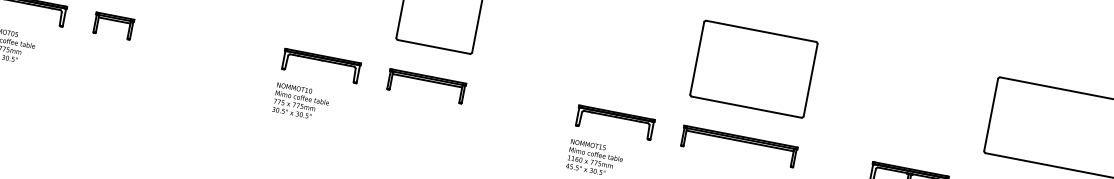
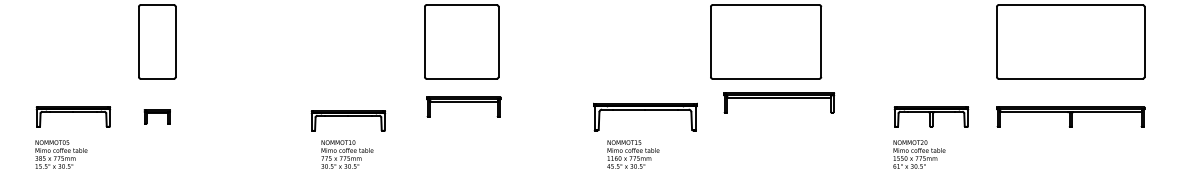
part: (113, 25) -> (157, 116), size x0.7
part: (321, 65) -> (348, 120), moved
part: (426, 85) -> (463, 106), moved
part: (615, 122) -> (645, 116), size x1.4
part: (739, 145) -> (779, 102), moved

